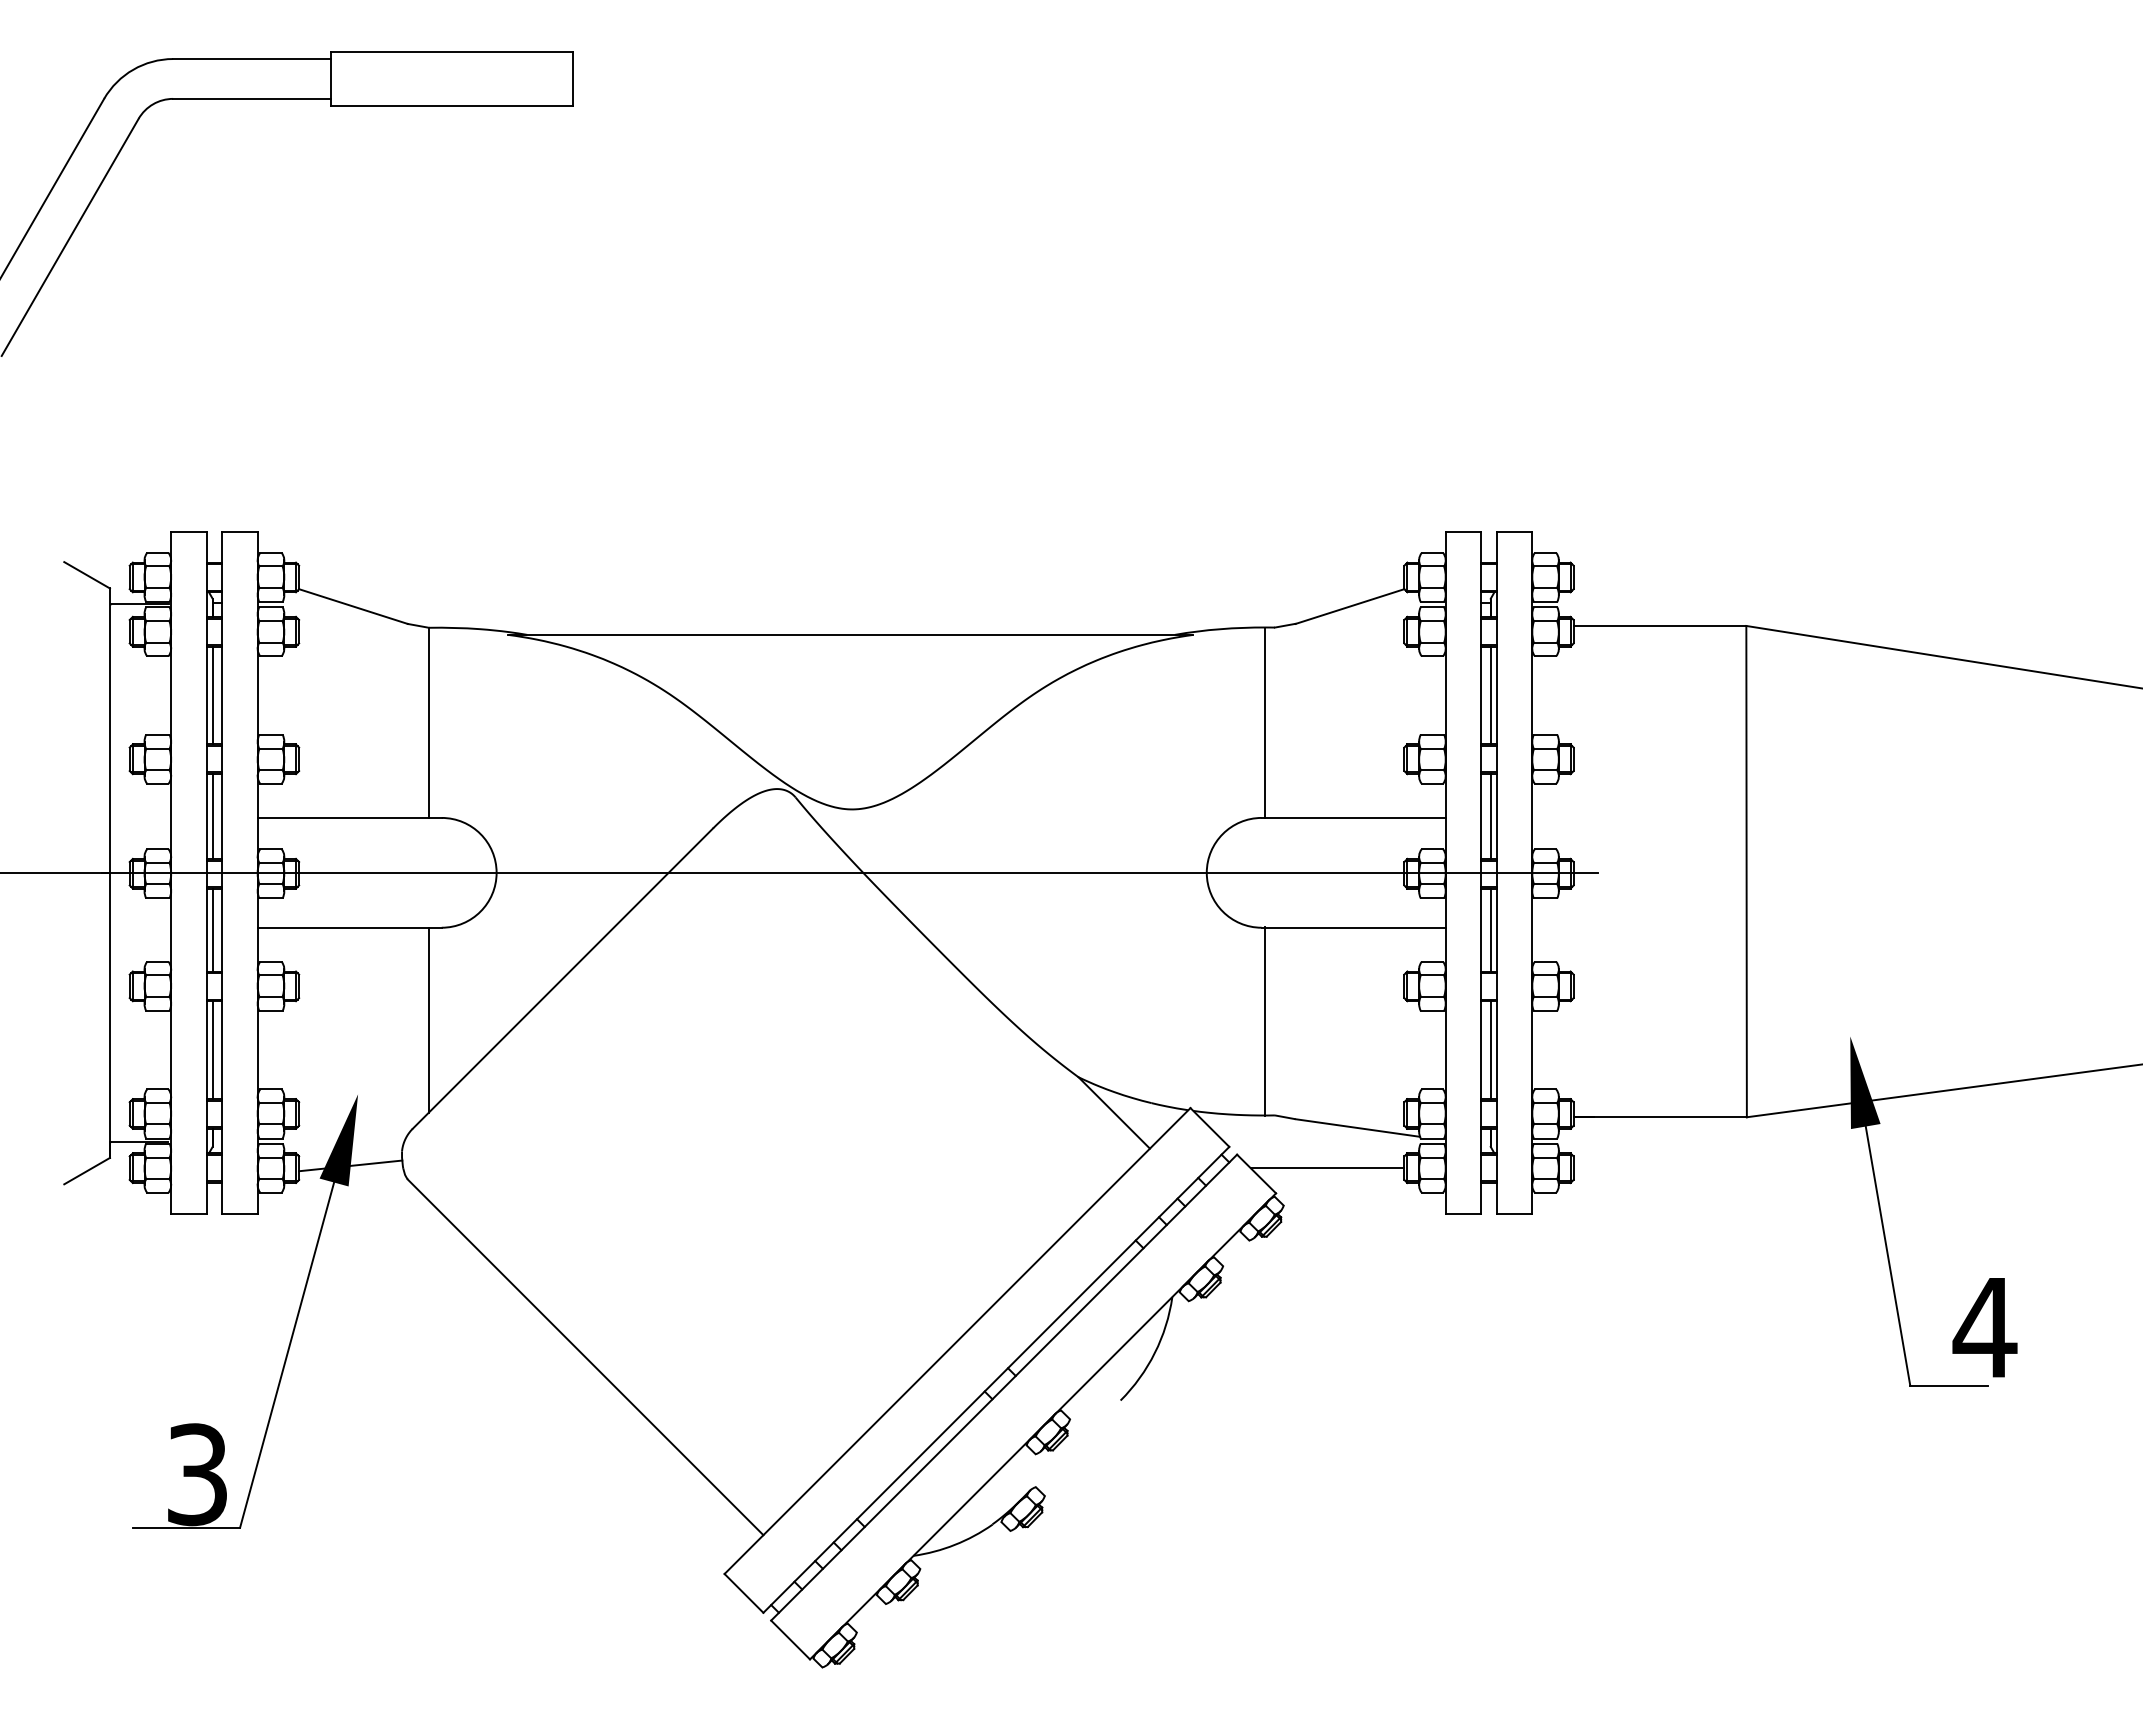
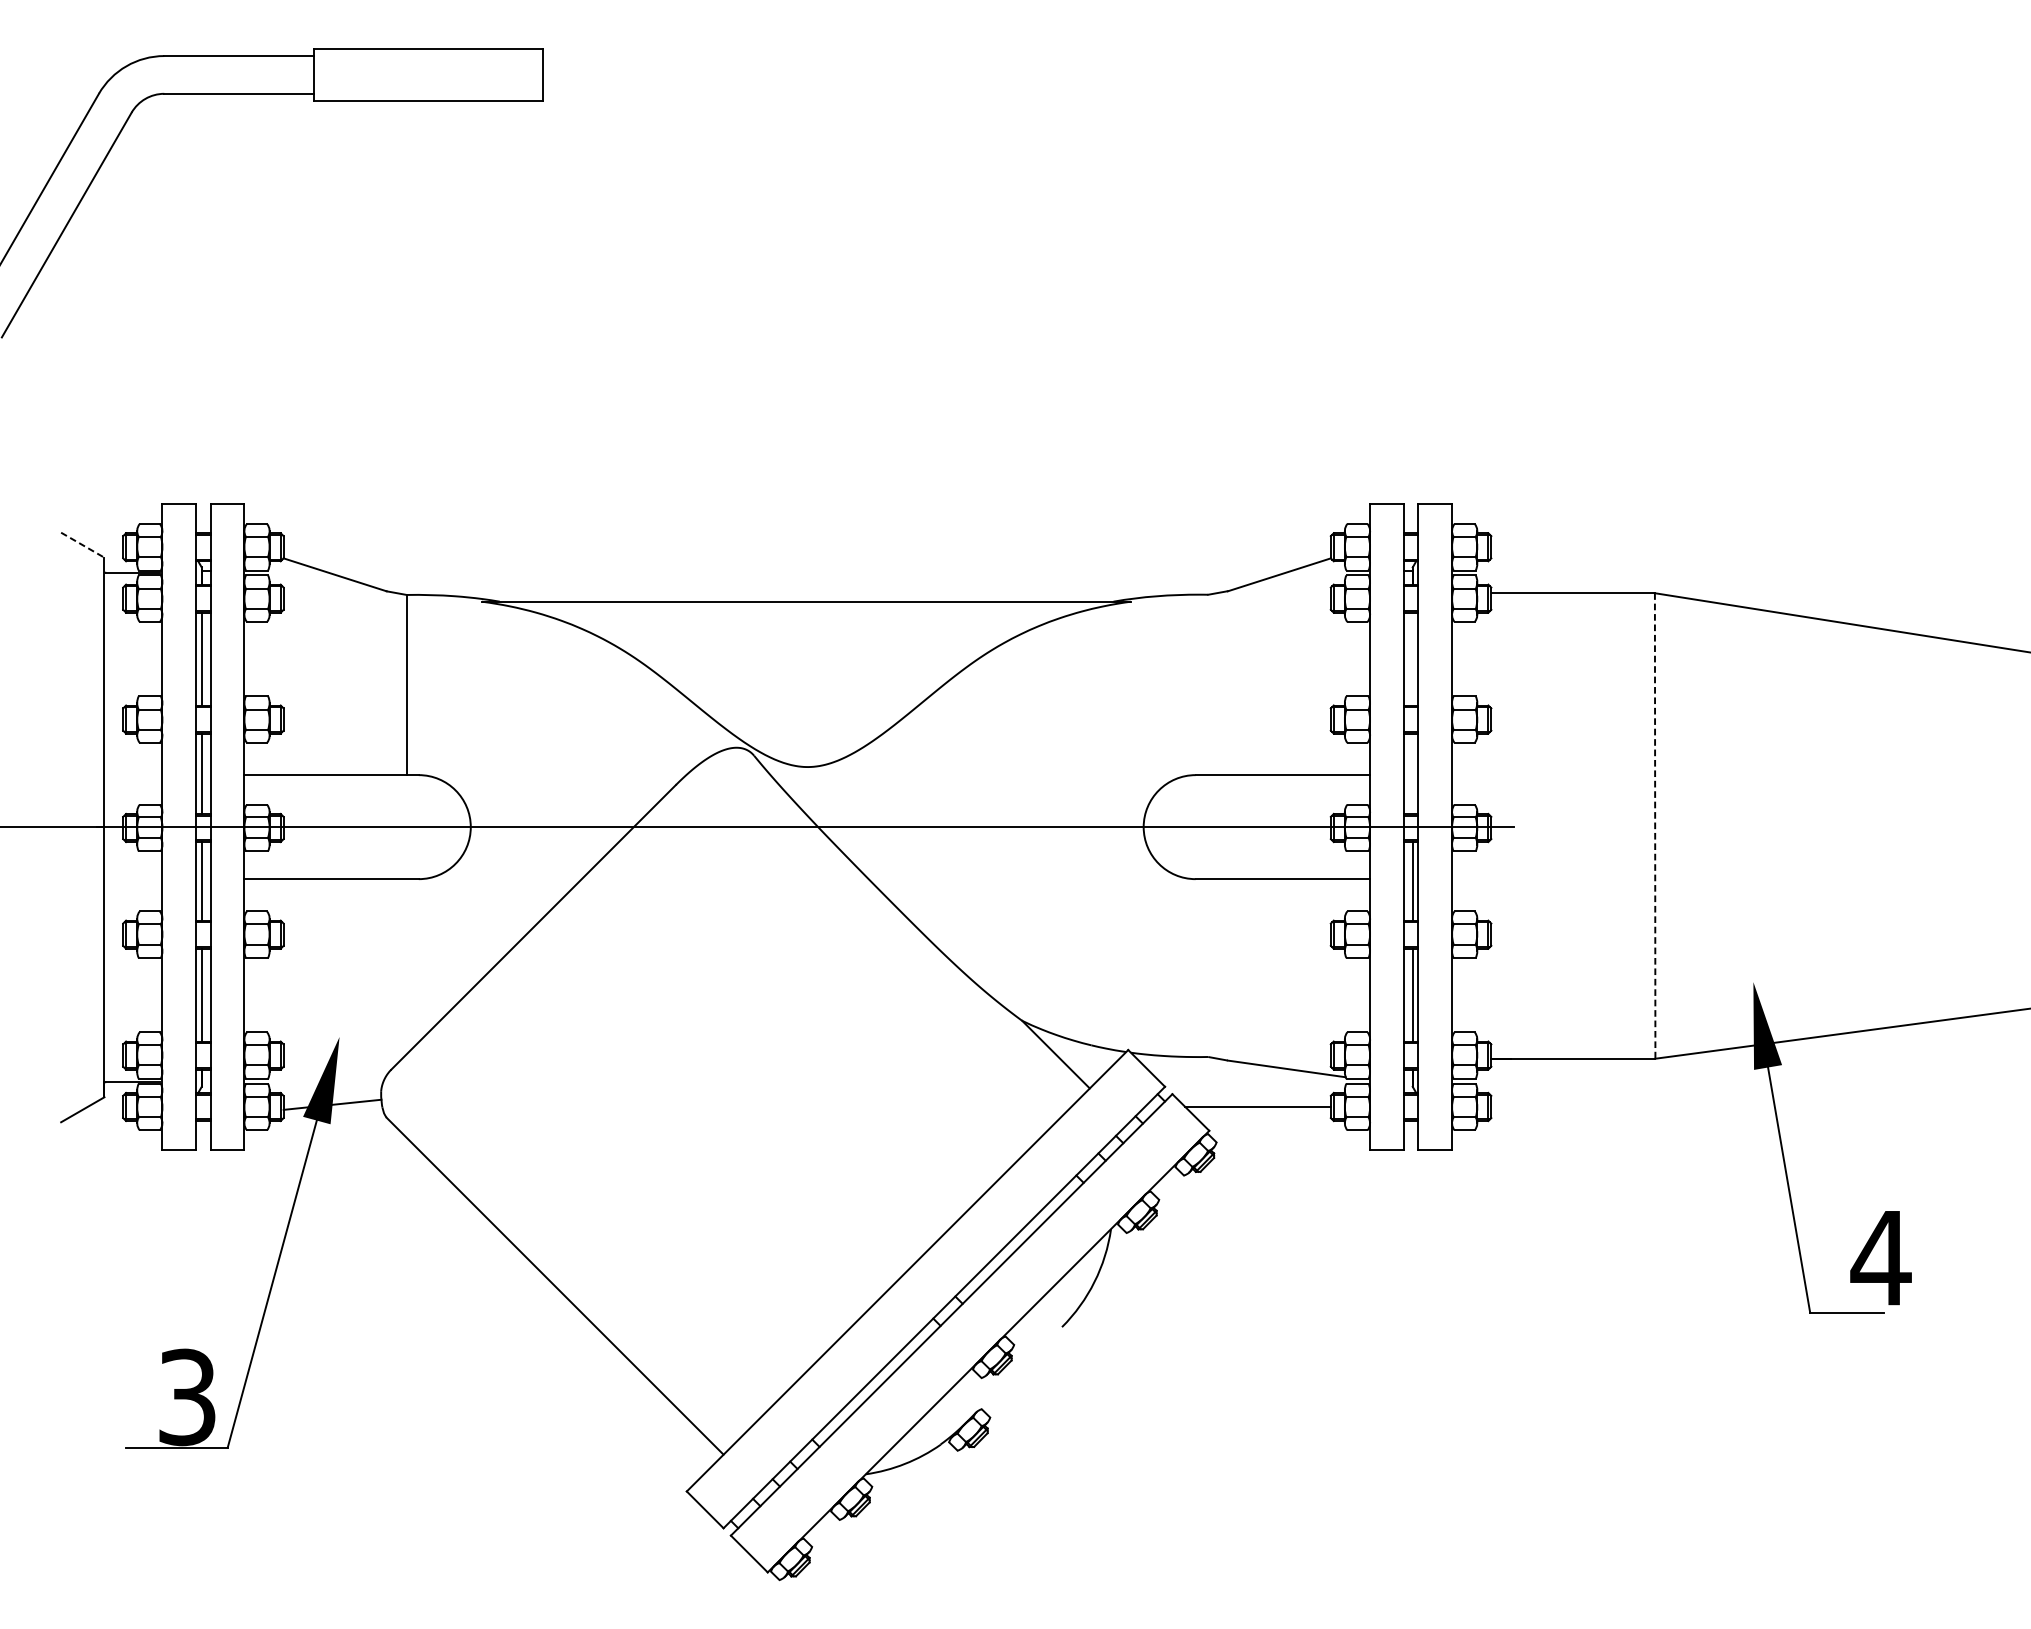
line: (87, 575) -> (83, 545), solid -> dashed
line: (1490, 695) -> (1412, 659), removed
line: (1264, 722) -> (1198, 684), removed
line: (1490, 816) -> (1412, 773), removed
line: (1746, 871) -> (1655, 825), solid -> dashed
line: (429, 1019) -> (407, 966), removed
line: (1264, 1021) -> (1198, 967), removed

